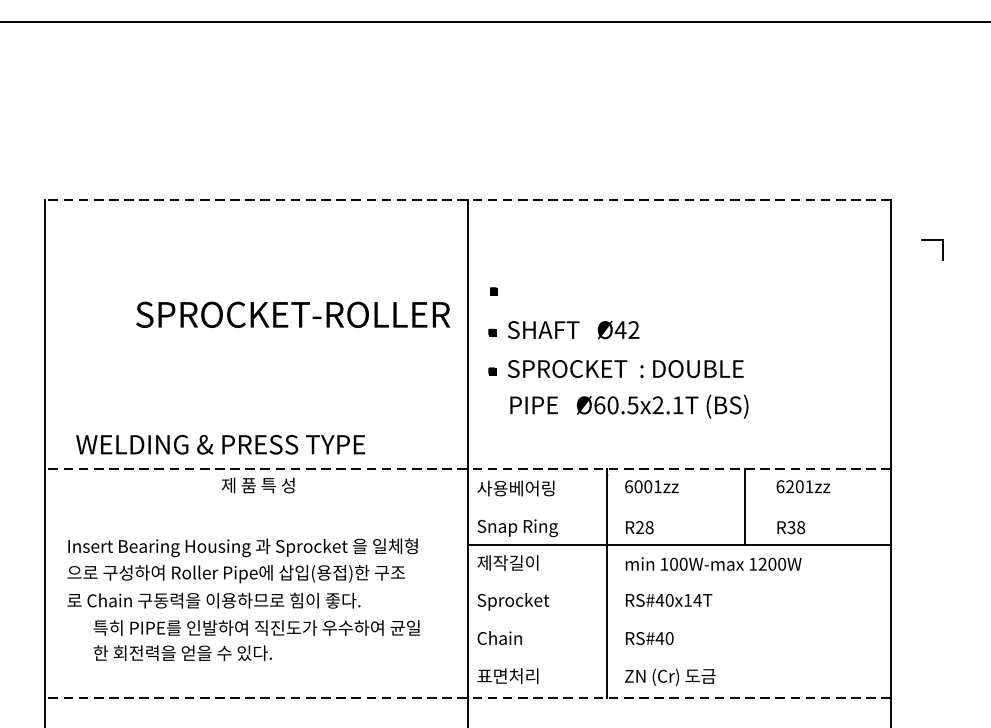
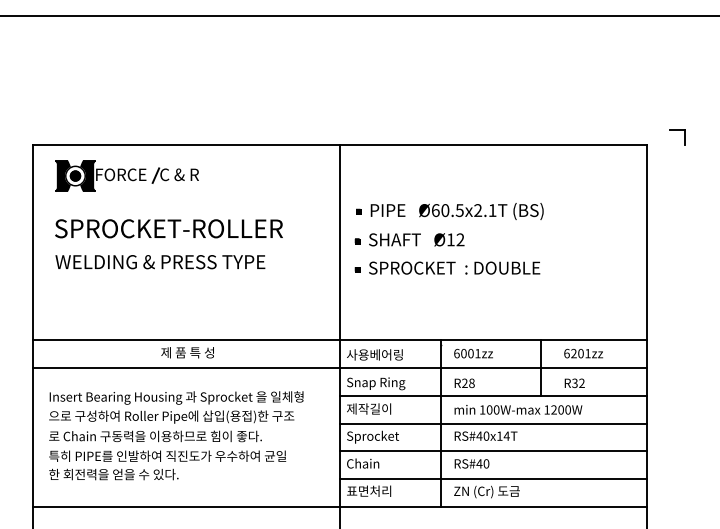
line: (467, 200) -> (339, 145), dashed -> solid
part: (932, 240) -> (677, 130), moved
part: (174, 241) -> (126, 175), added
text: (292, 314) -> (168, 228), moved
text: (620, 329) -> (450, 239), 42 -> 12
text: (628, 406) -> (456, 211), moved
text: (220, 445) -> (160, 262), moved
line: (467, 468) -> (339, 340), dashed -> solid
line: (467, 507) -> (339, 368), added
text: (800, 527) -> (581, 383), R38 -> R32
line: (679, 582) -> (493, 423), added
line: (679, 621) -> (493, 451), added
text: (256, 640) -> (167, 465), moved
line: (679, 660) -> (493, 479), added
line: (467, 697) -> (339, 506), dashed -> solid

